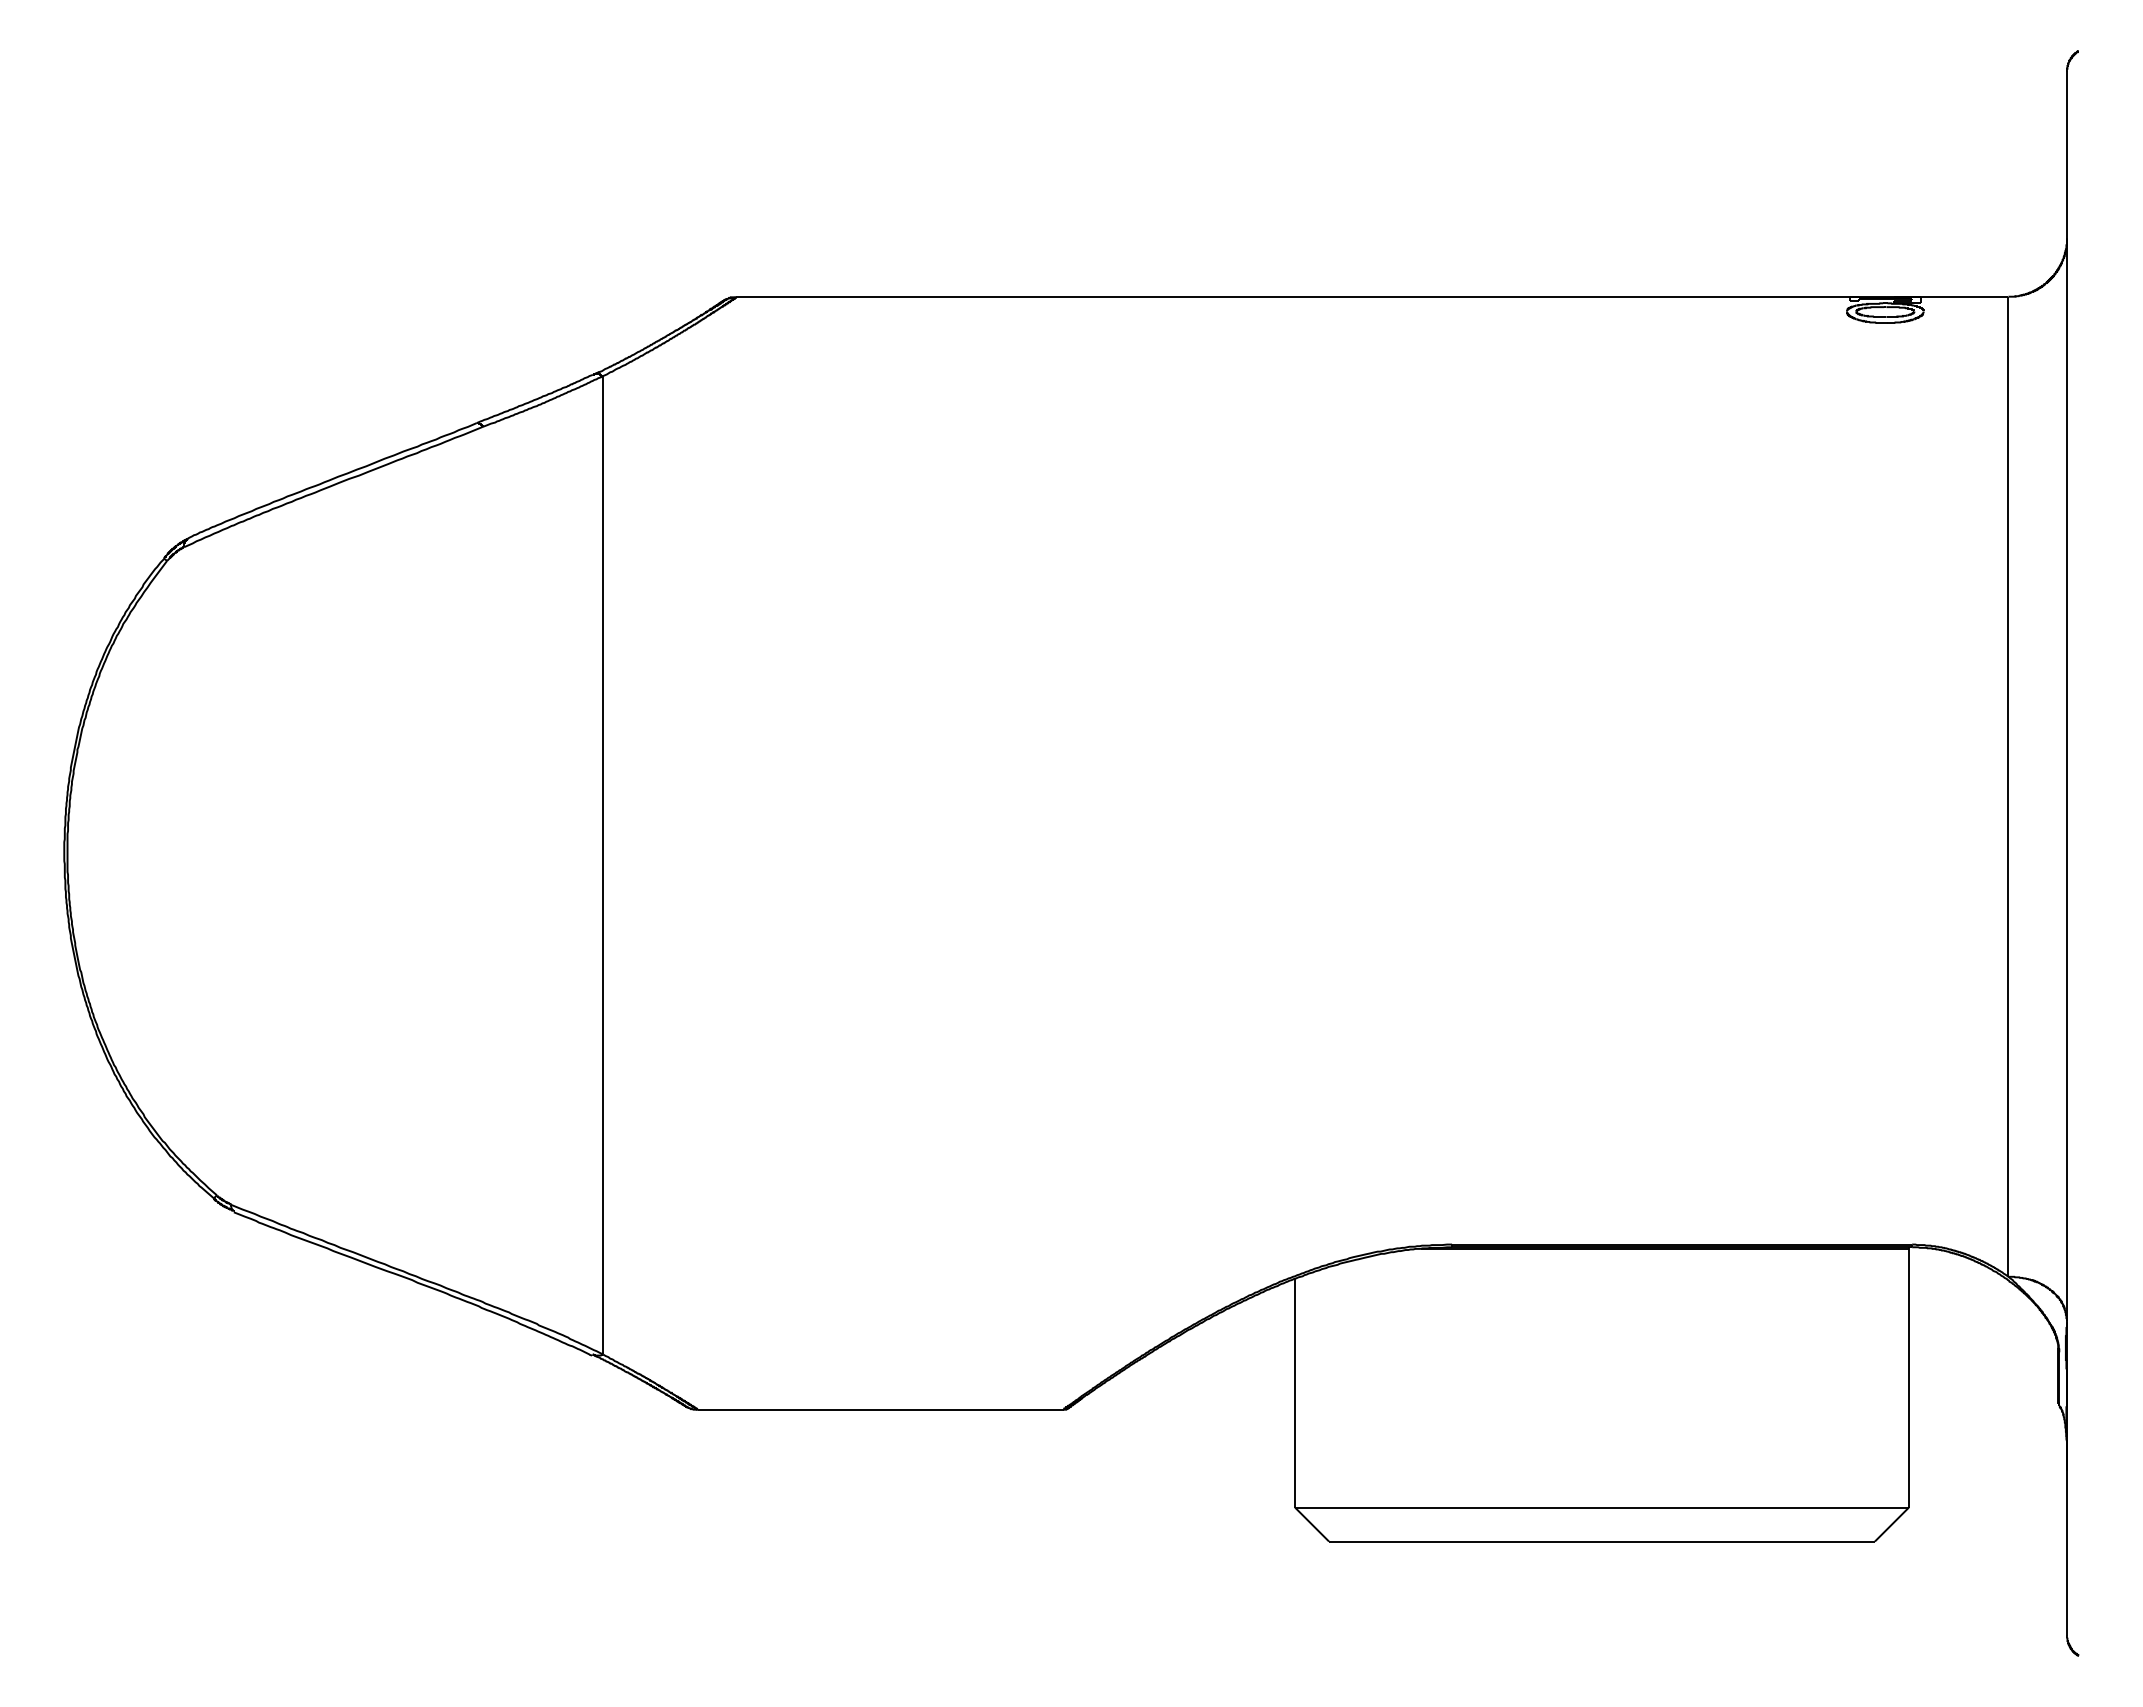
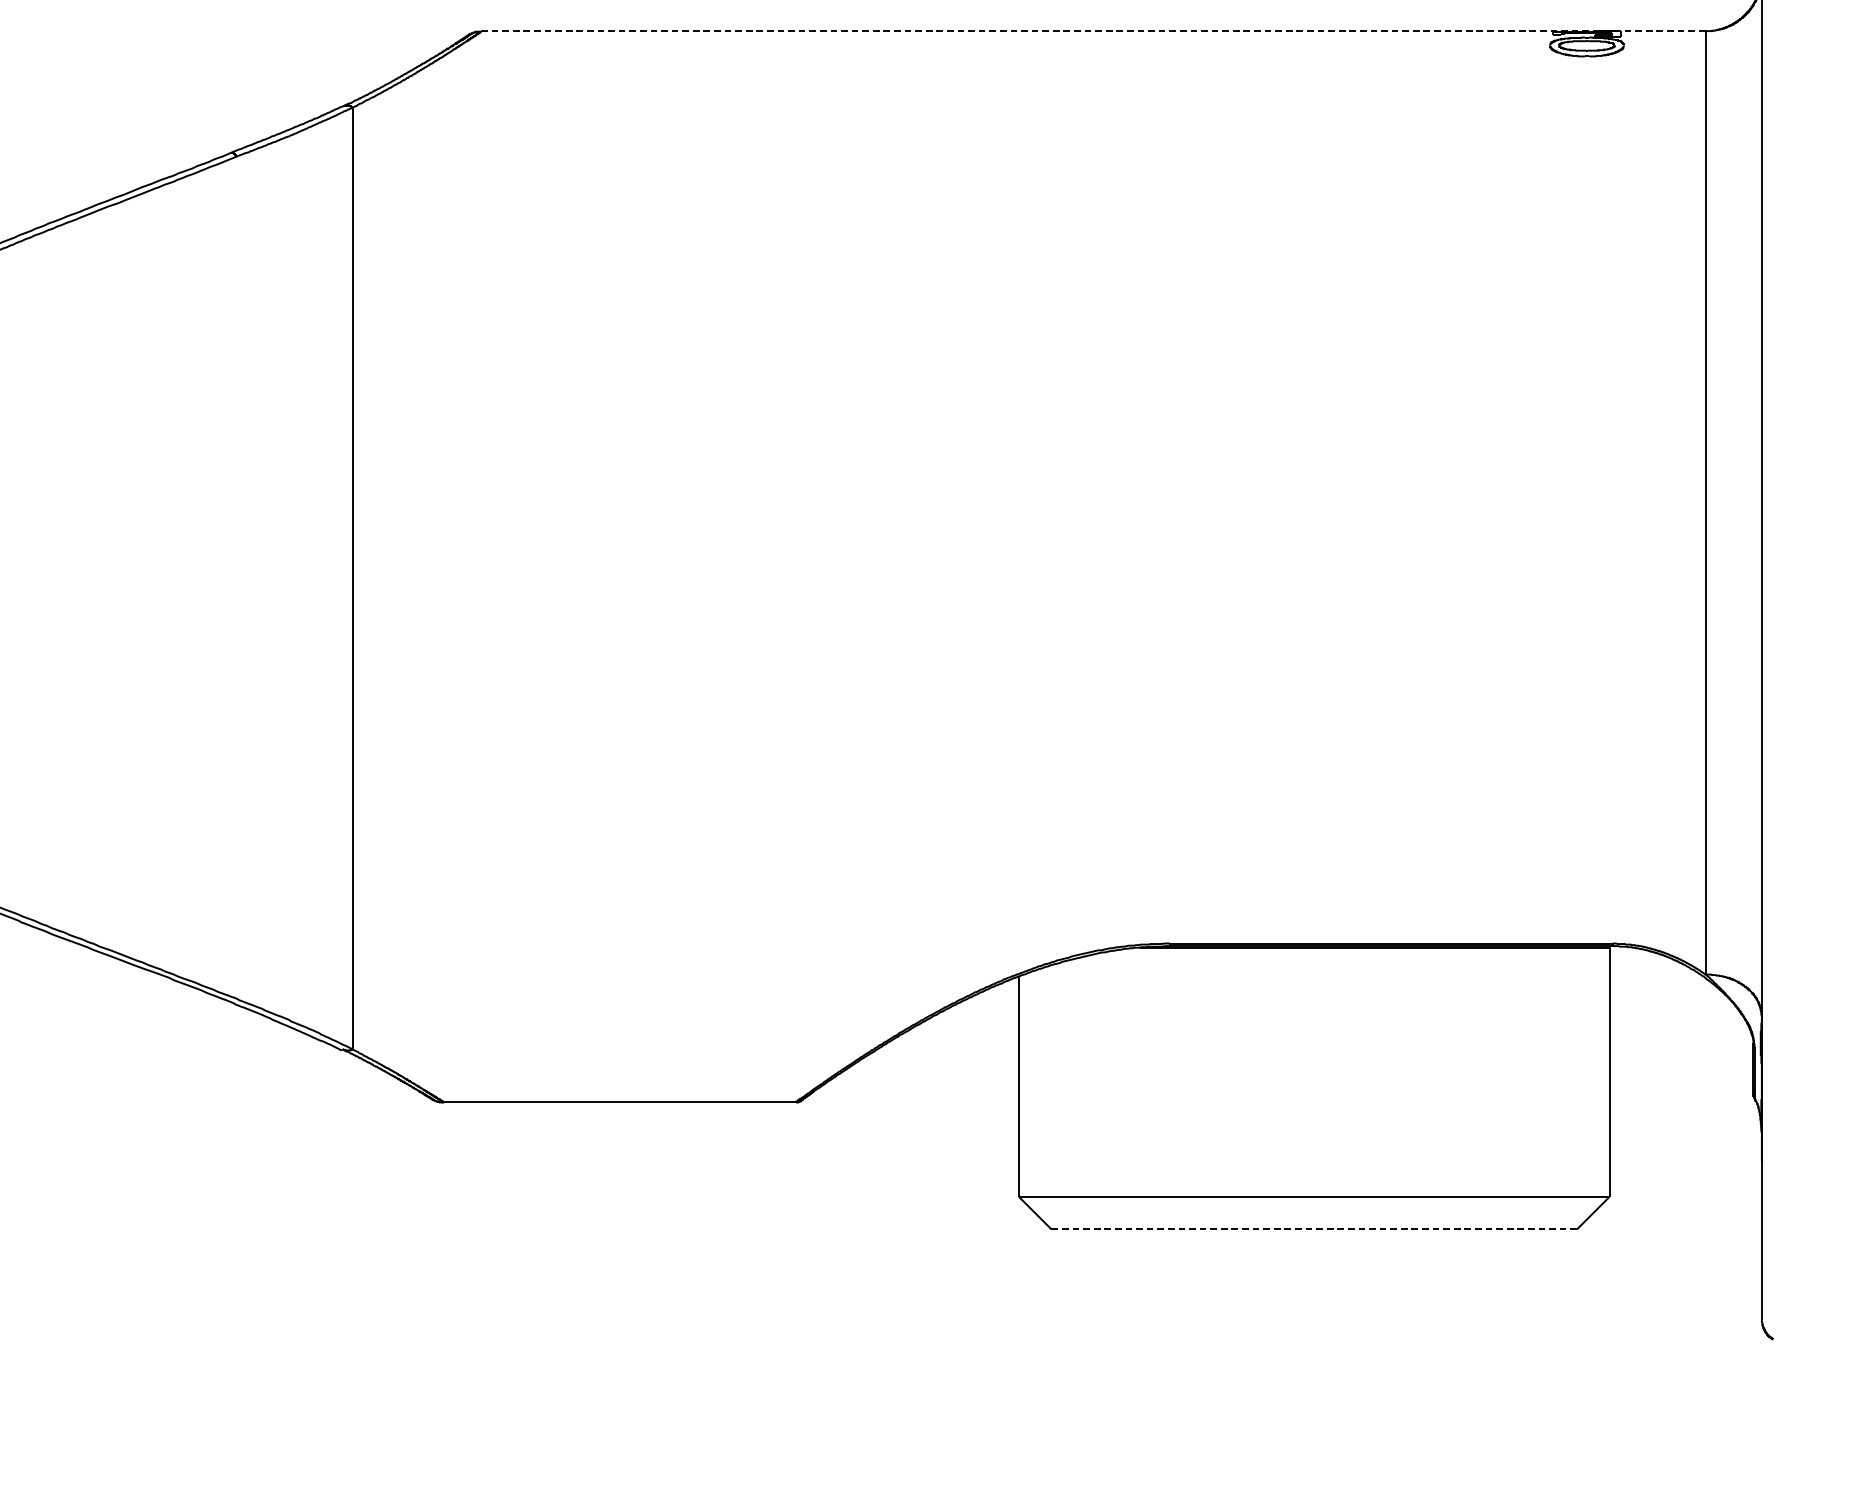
line: (1371, 296) -> (1092, 30), solid -> dashed
line: (1601, 1541) -> (1313, 1229), solid -> dashed

